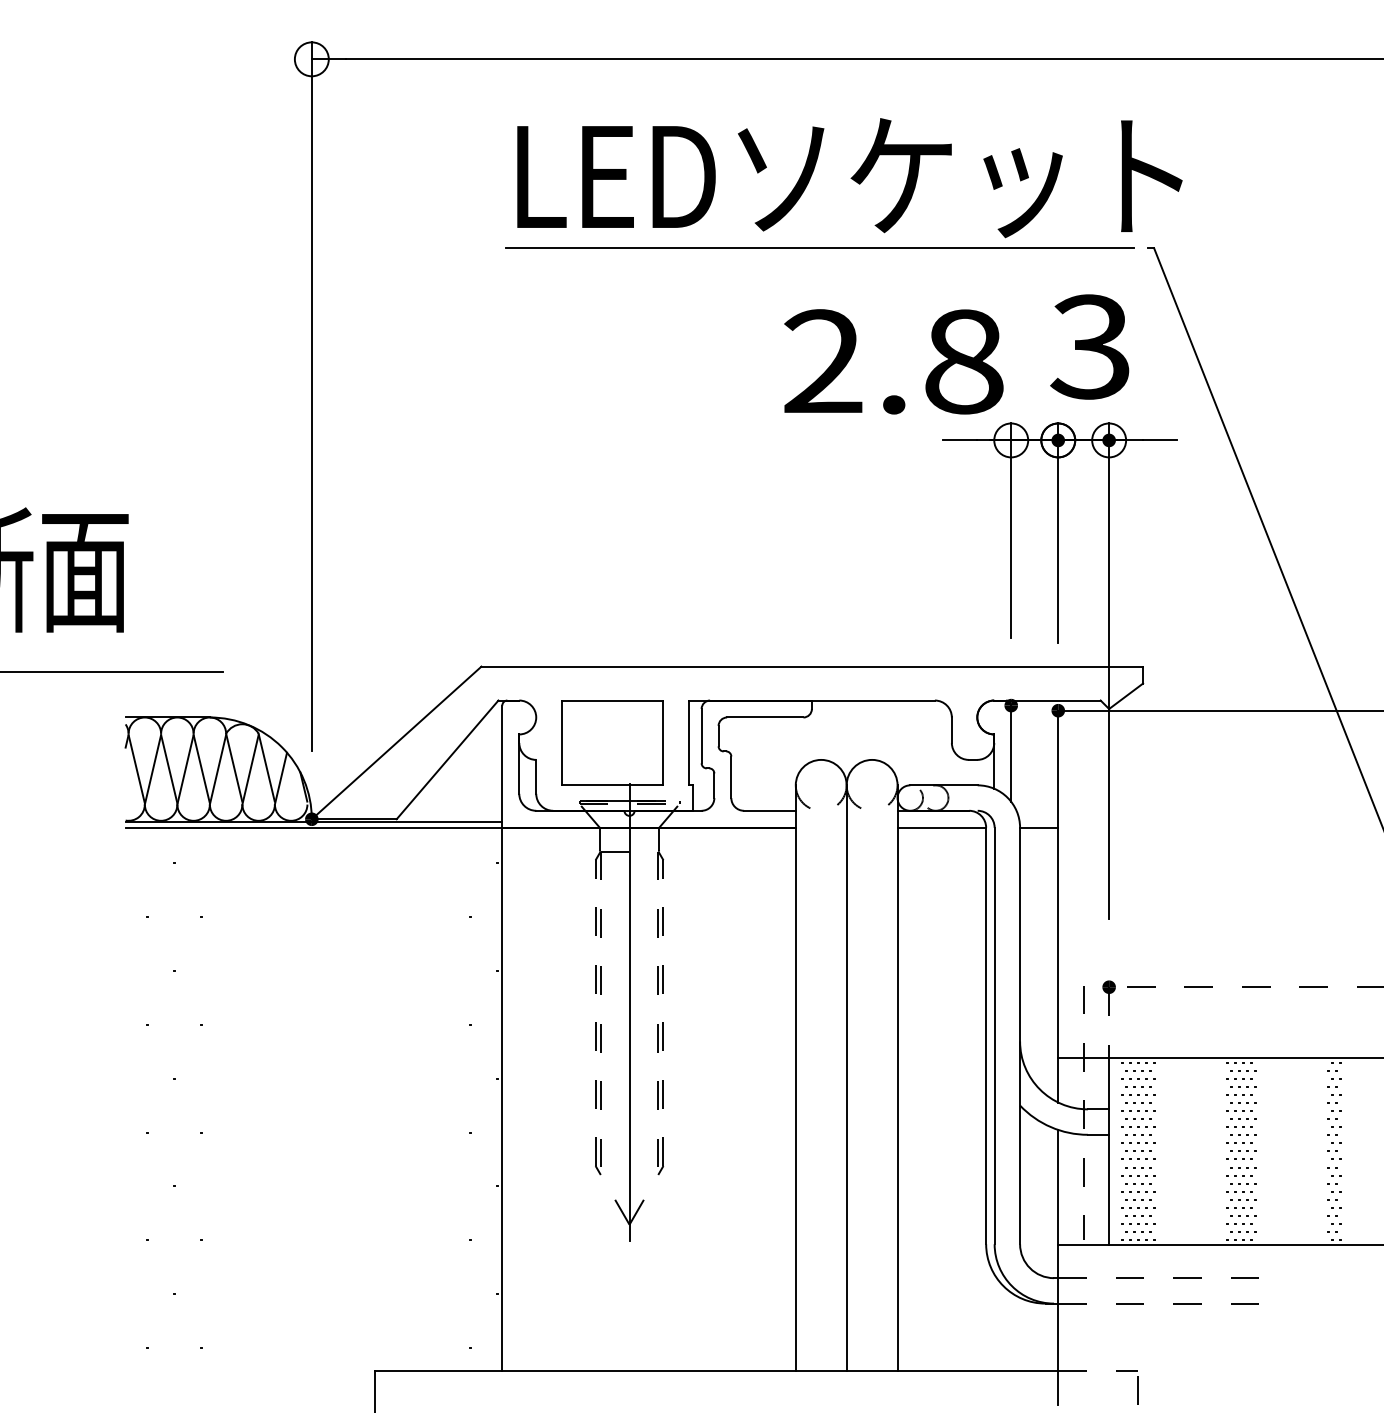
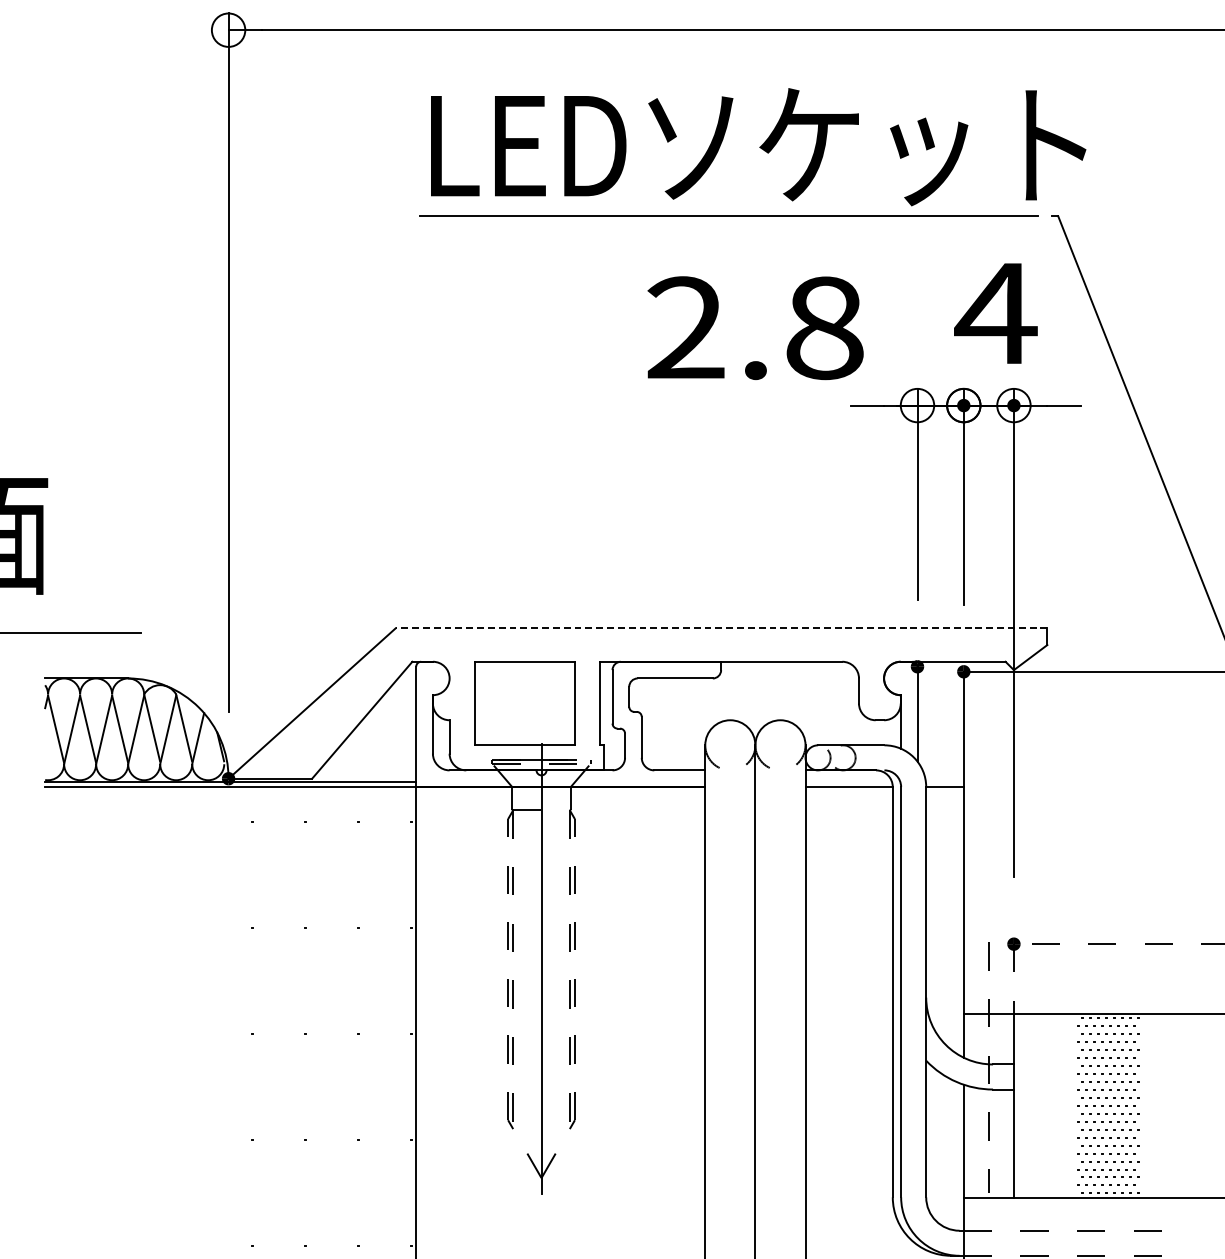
text: (1090, 346) -> (995, 313), 3 -> 4
text: (893, 361) -> (755, 327), moved
line: (812, 666) -> (721, 628), solid -> dashed

